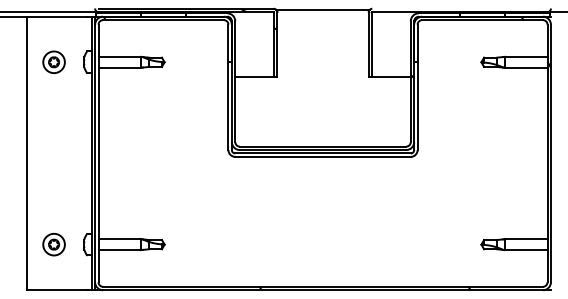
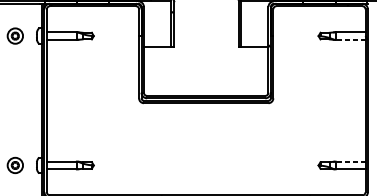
line: (525, 67) -> (349, 39), solid -> dashed
line: (525, 239) -> (349, 161), solid -> dashed

